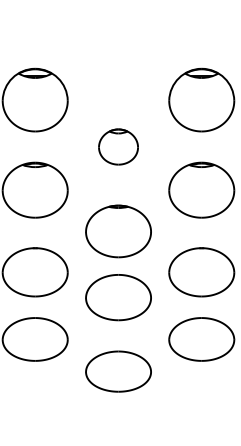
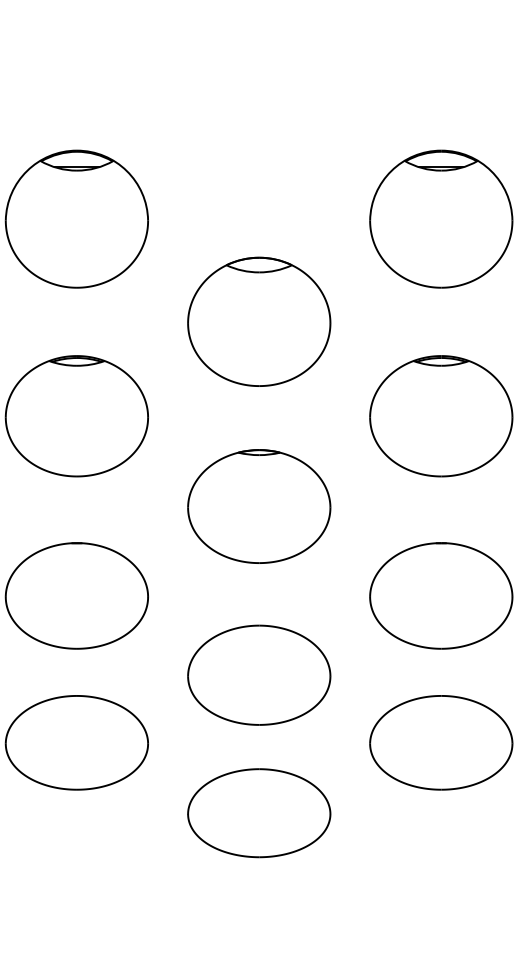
part: (118, 146) -> (259, 320), size x1.67
part: (118, 297) -> (259, 675), moved

